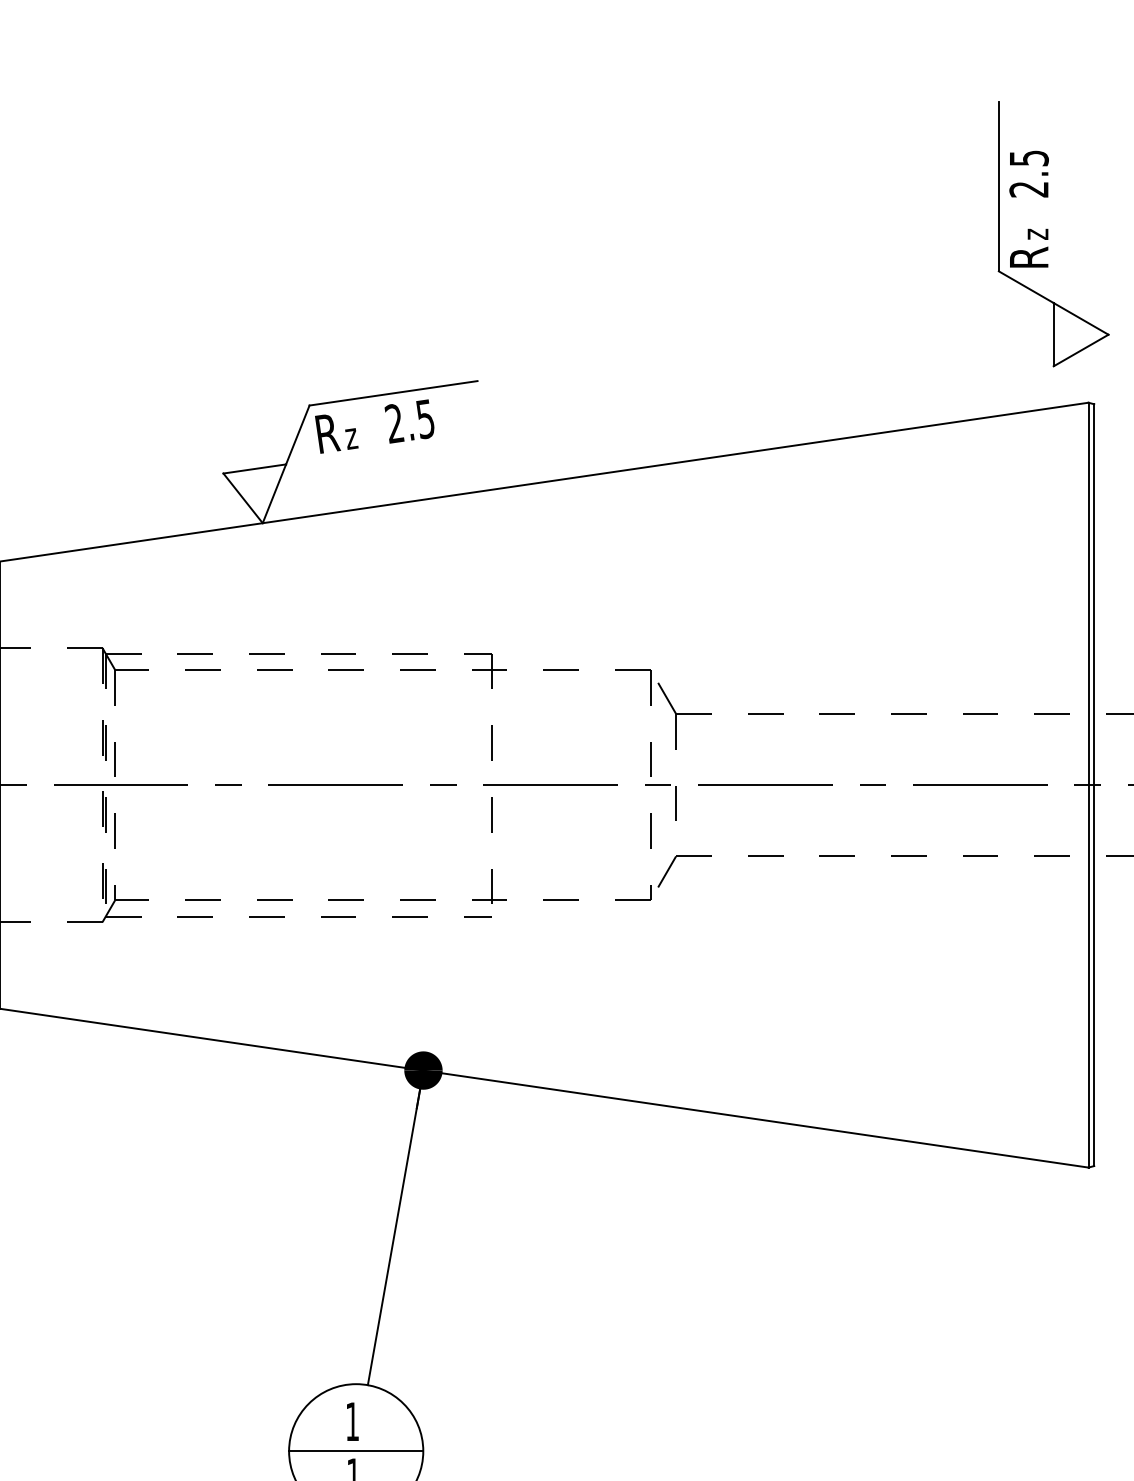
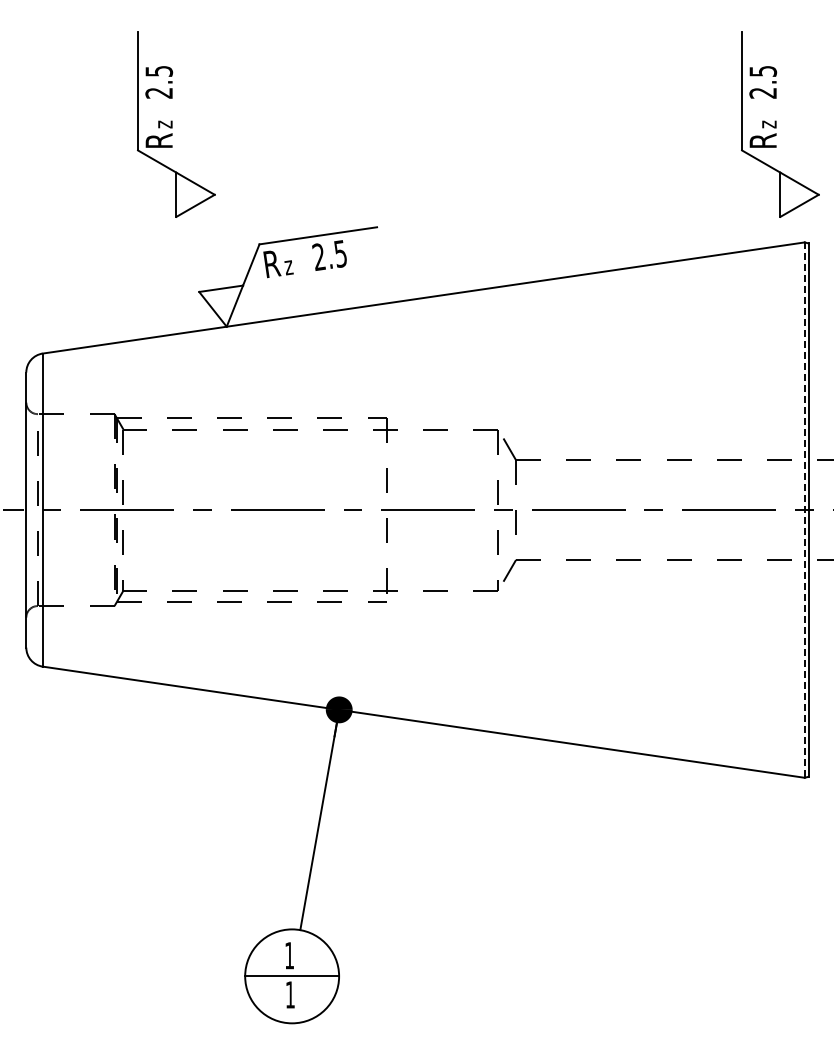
part: (190, 234) -> (176, 124), added
line: (1088, 785) -> (804, 510), solid -> dashed

